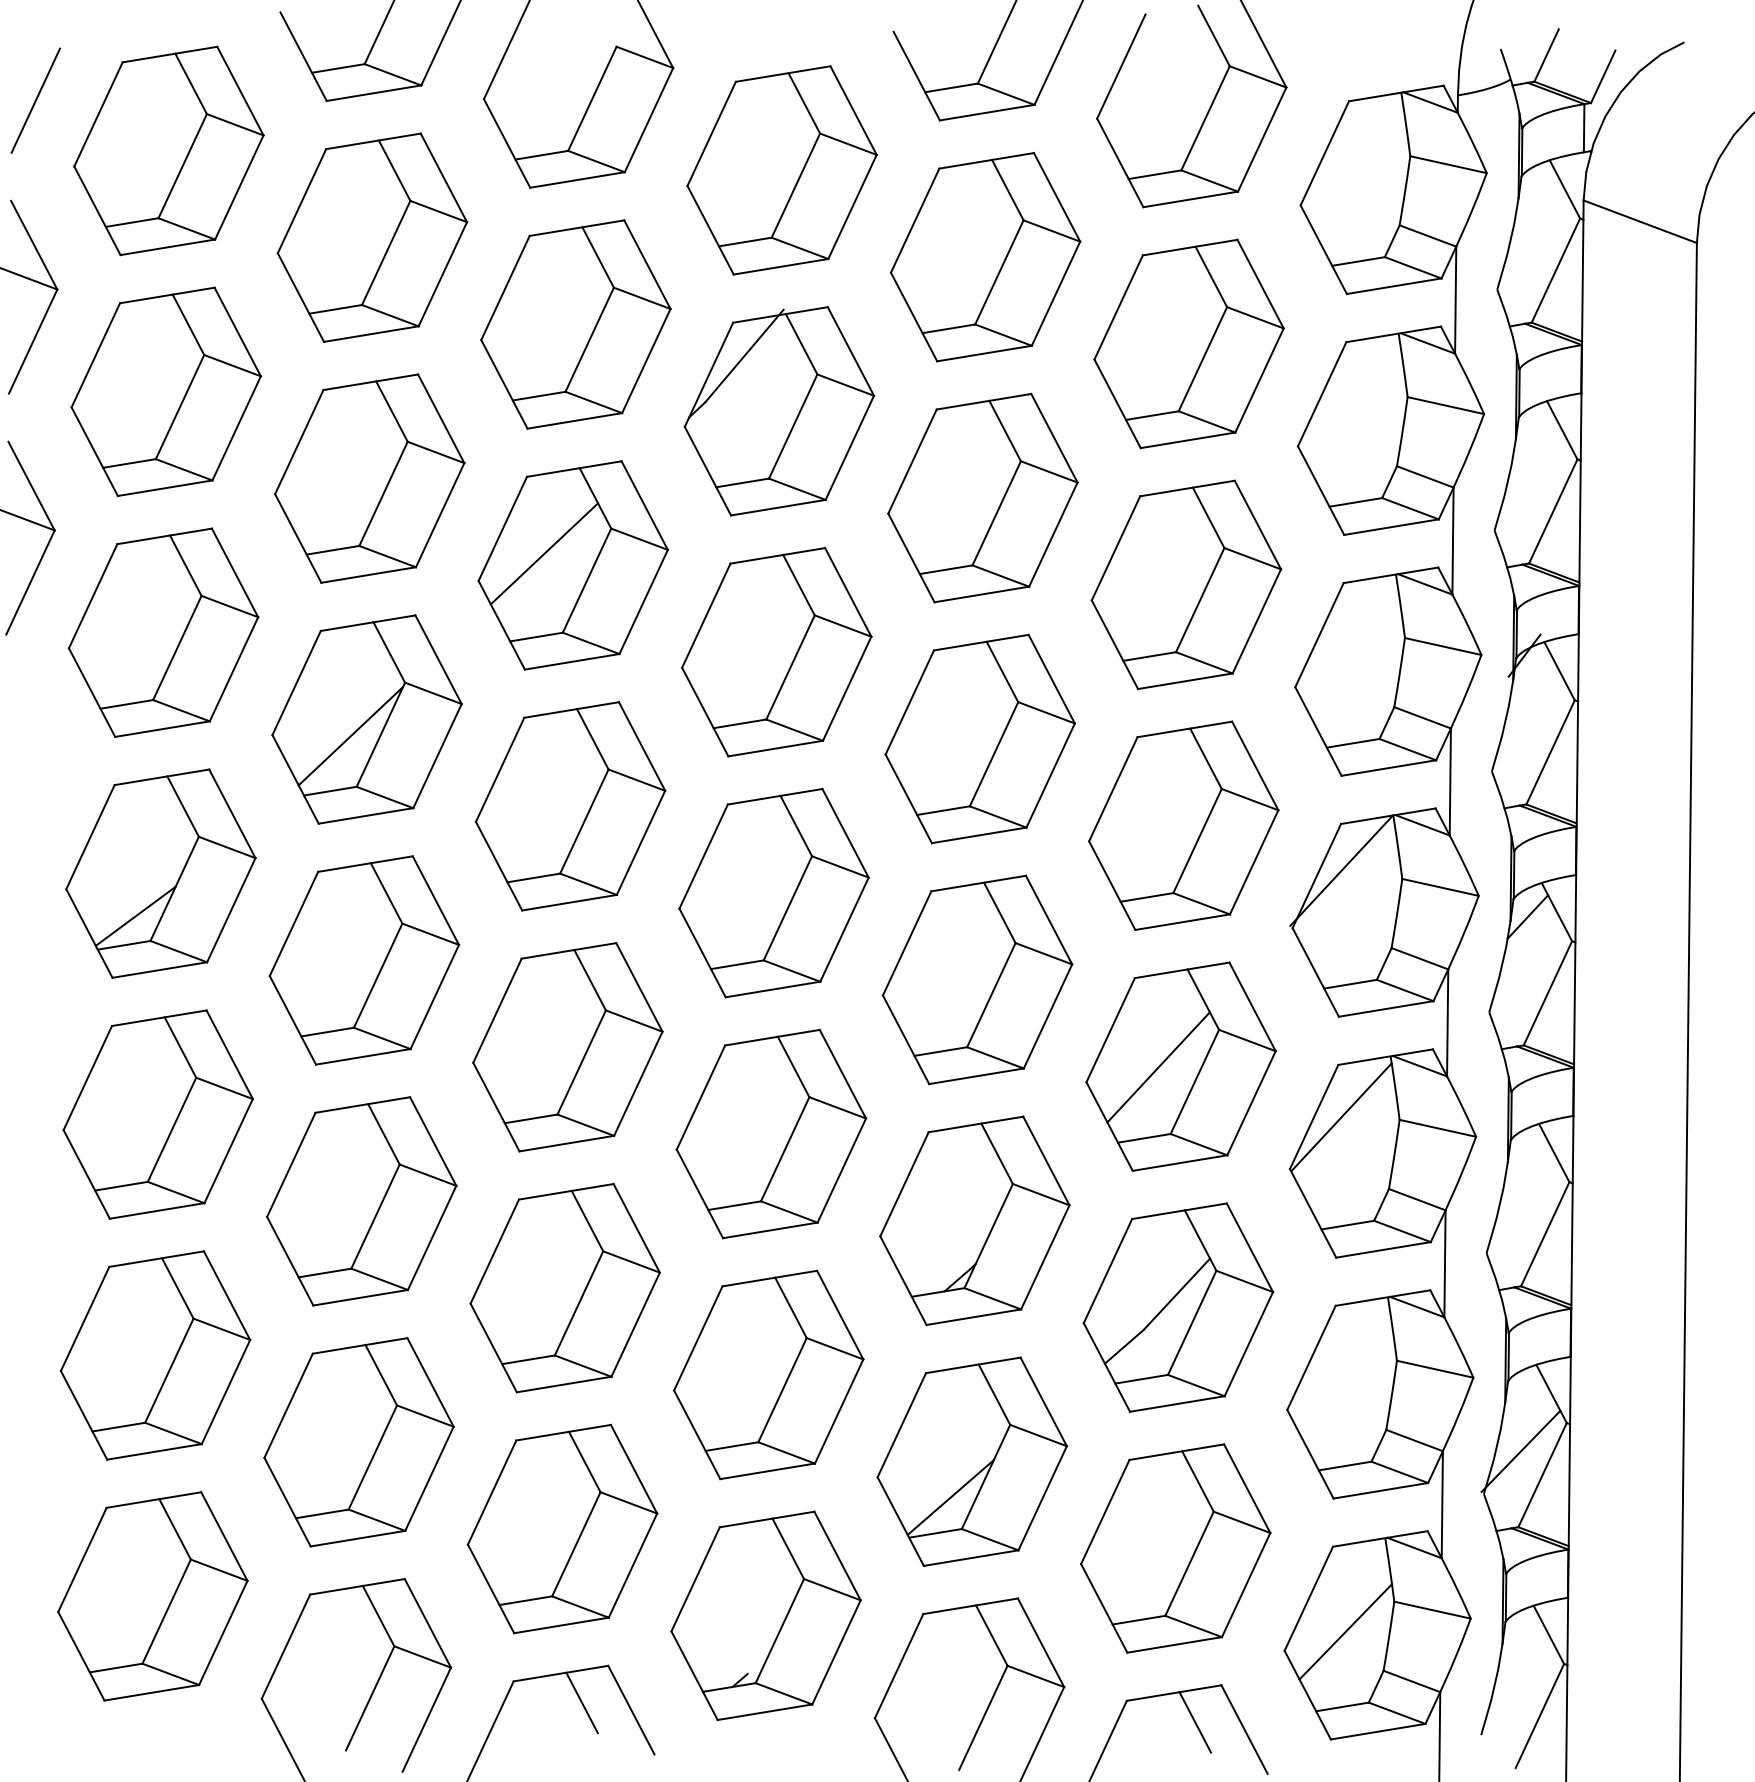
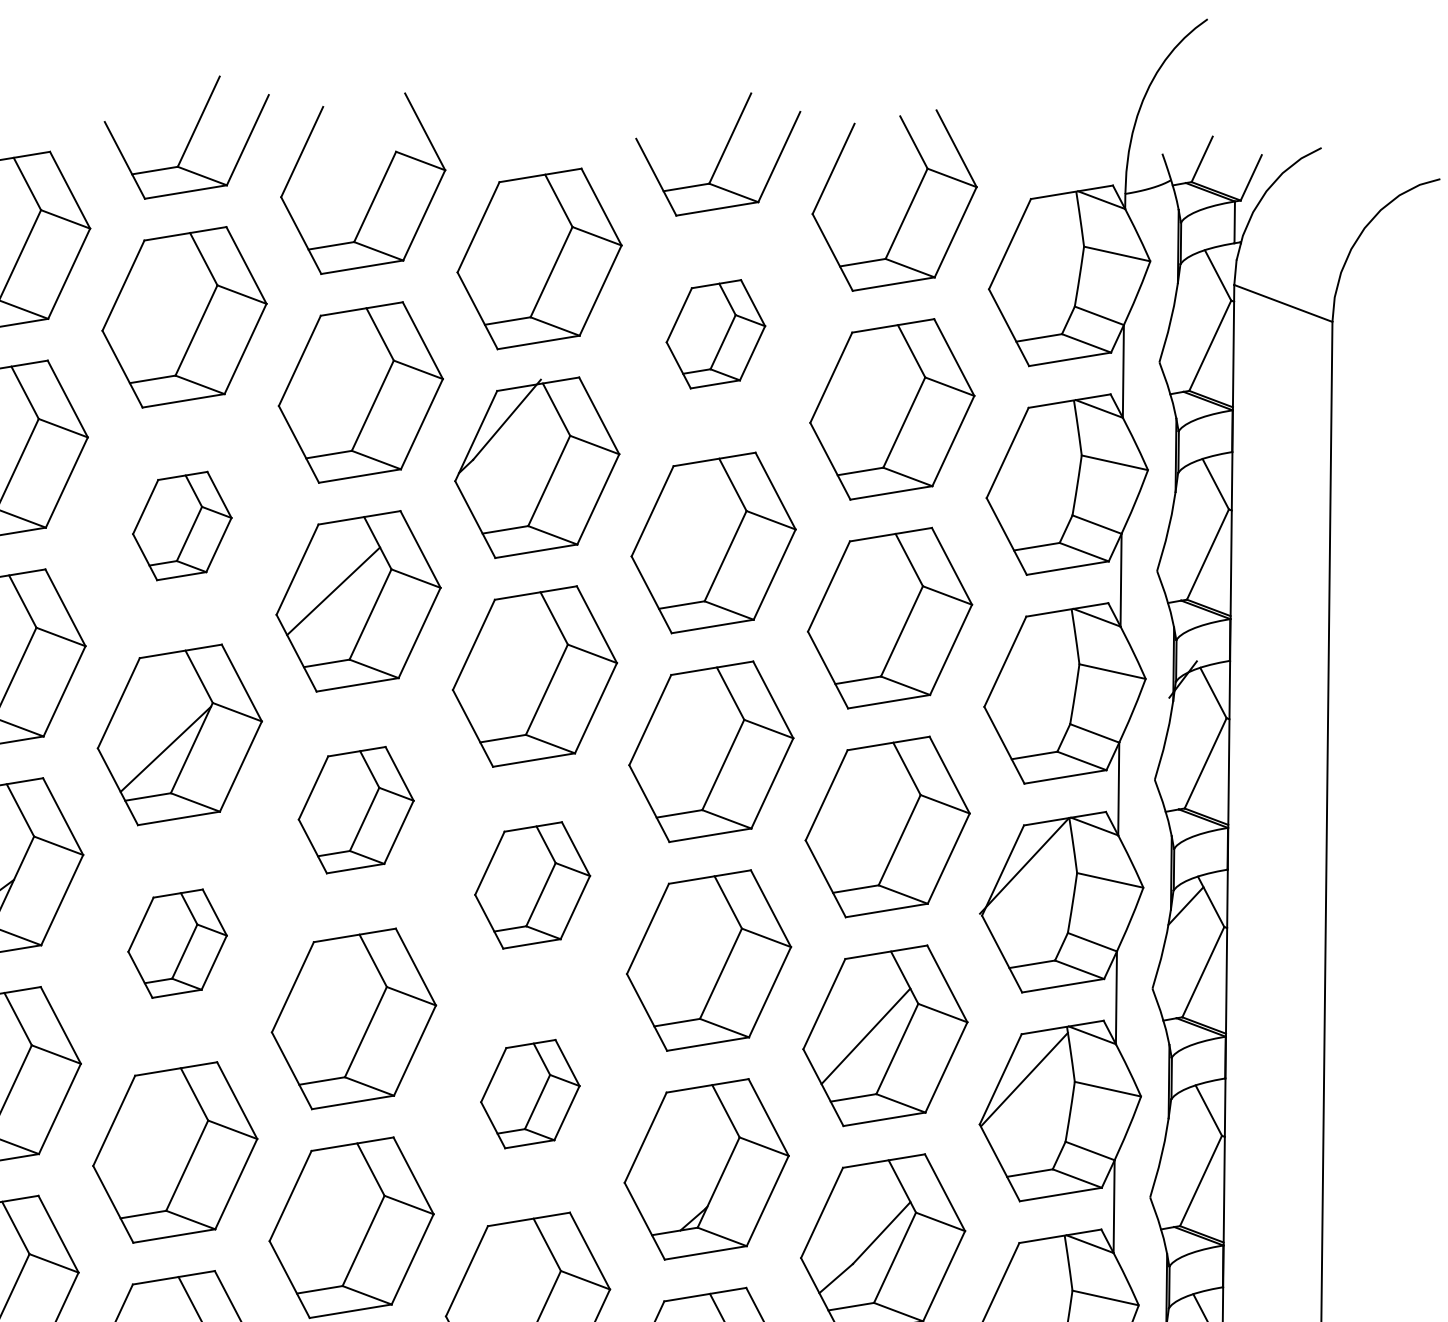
part: (985, 257) -> (715, 334), size x0.6
part: (369, 478) -> (182, 525), size x0.6
part: (570, 806) -> (356, 810), size x0.7
part: (773, 893) -> (532, 885), size x0.7
part: (364, 960) -> (177, 943), size x0.6
part: (771, 1133) -> (530, 1093), size x0.6

